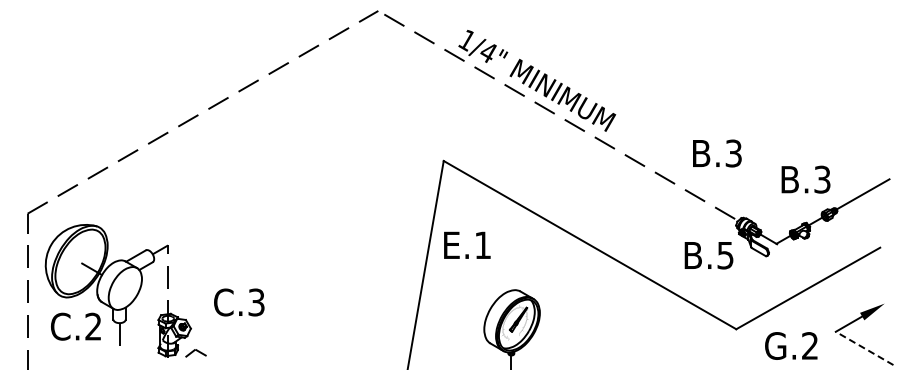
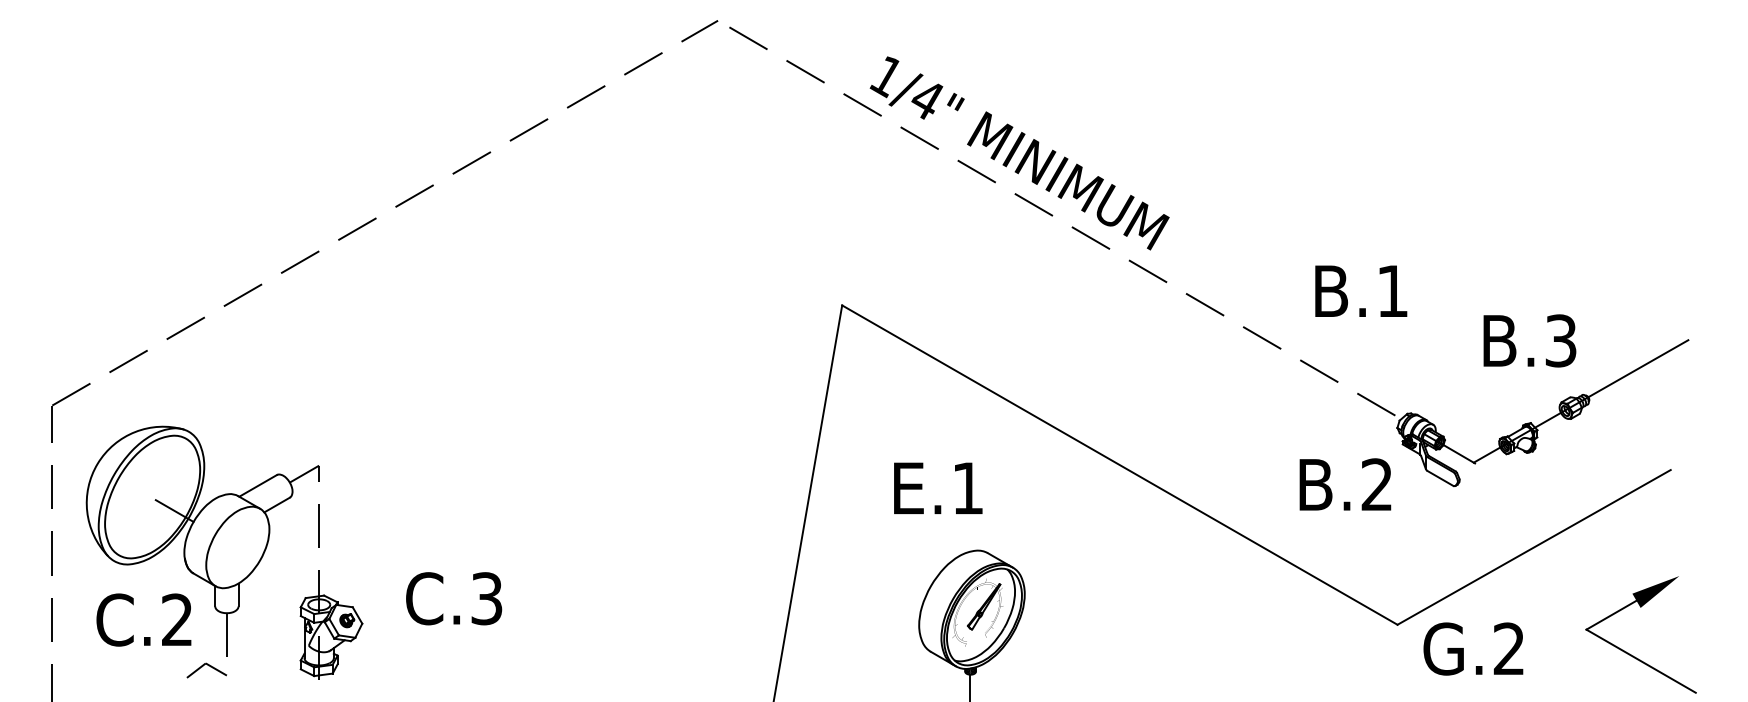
text: (733, 153) -> (1392, 291), B.3 -> B.1
text: (467, 244) -> (938, 486), moved
text: (725, 255) -> (1377, 484), B.5 -> B.2
text: (239, 302) -> (454, 598), moved
text: (791, 345) -> (1473, 648), moved
line: (864, 348) -> (1640, 661), dashed -> solid
part: (195, 353) -> (205, 670), moved

